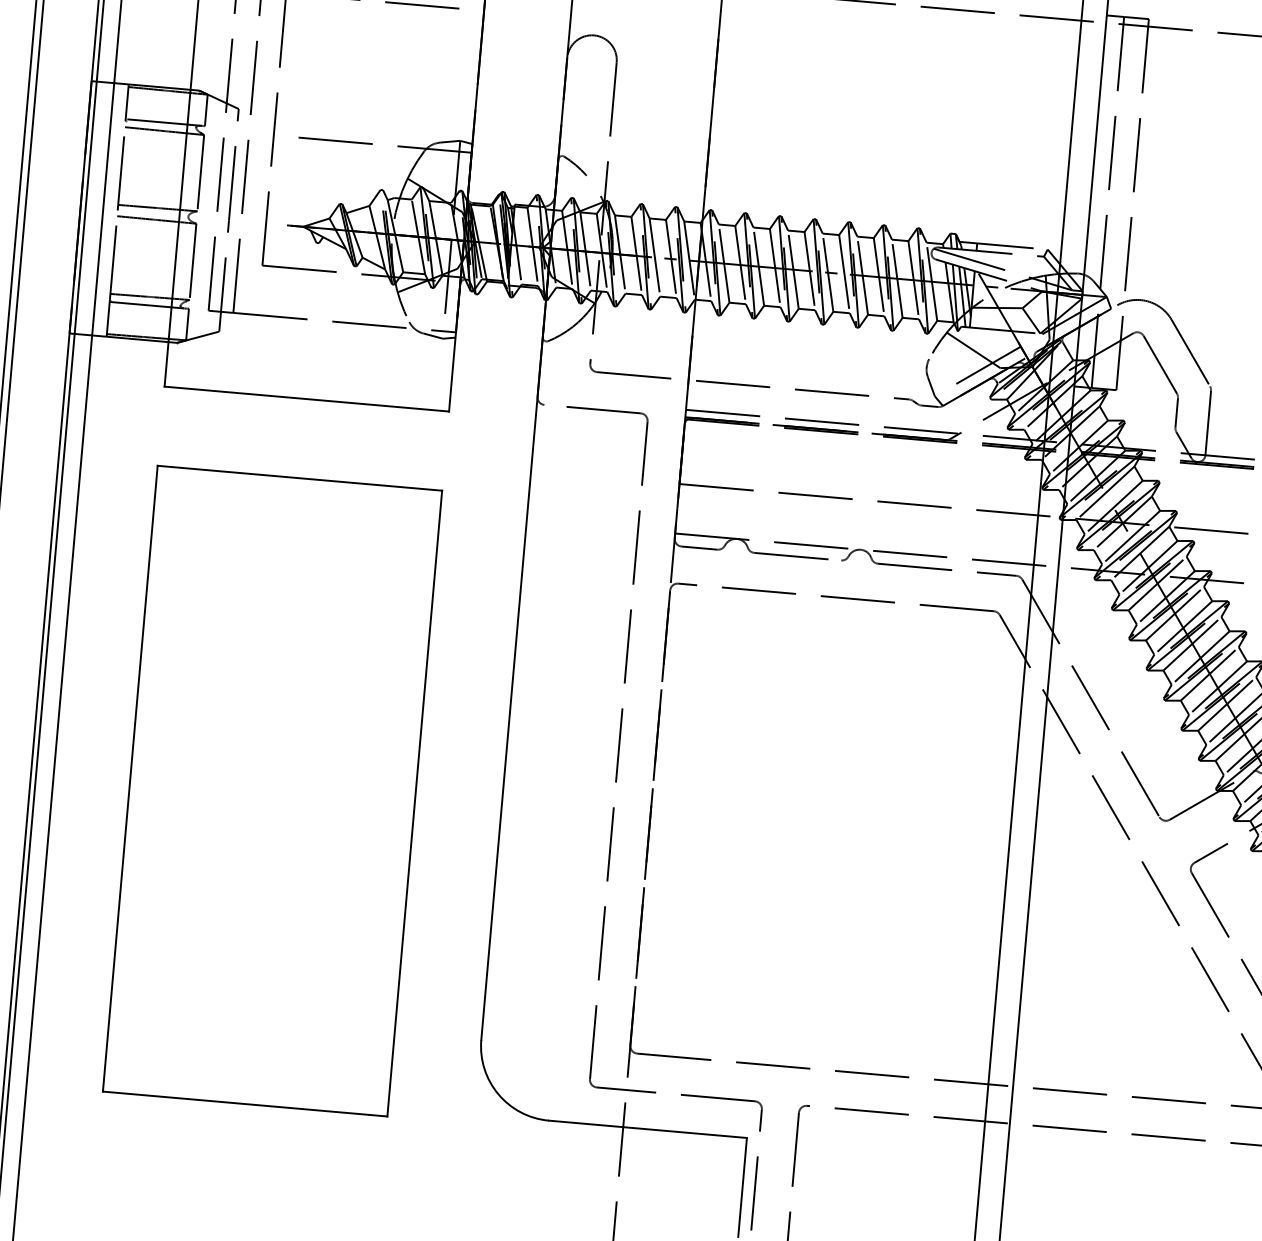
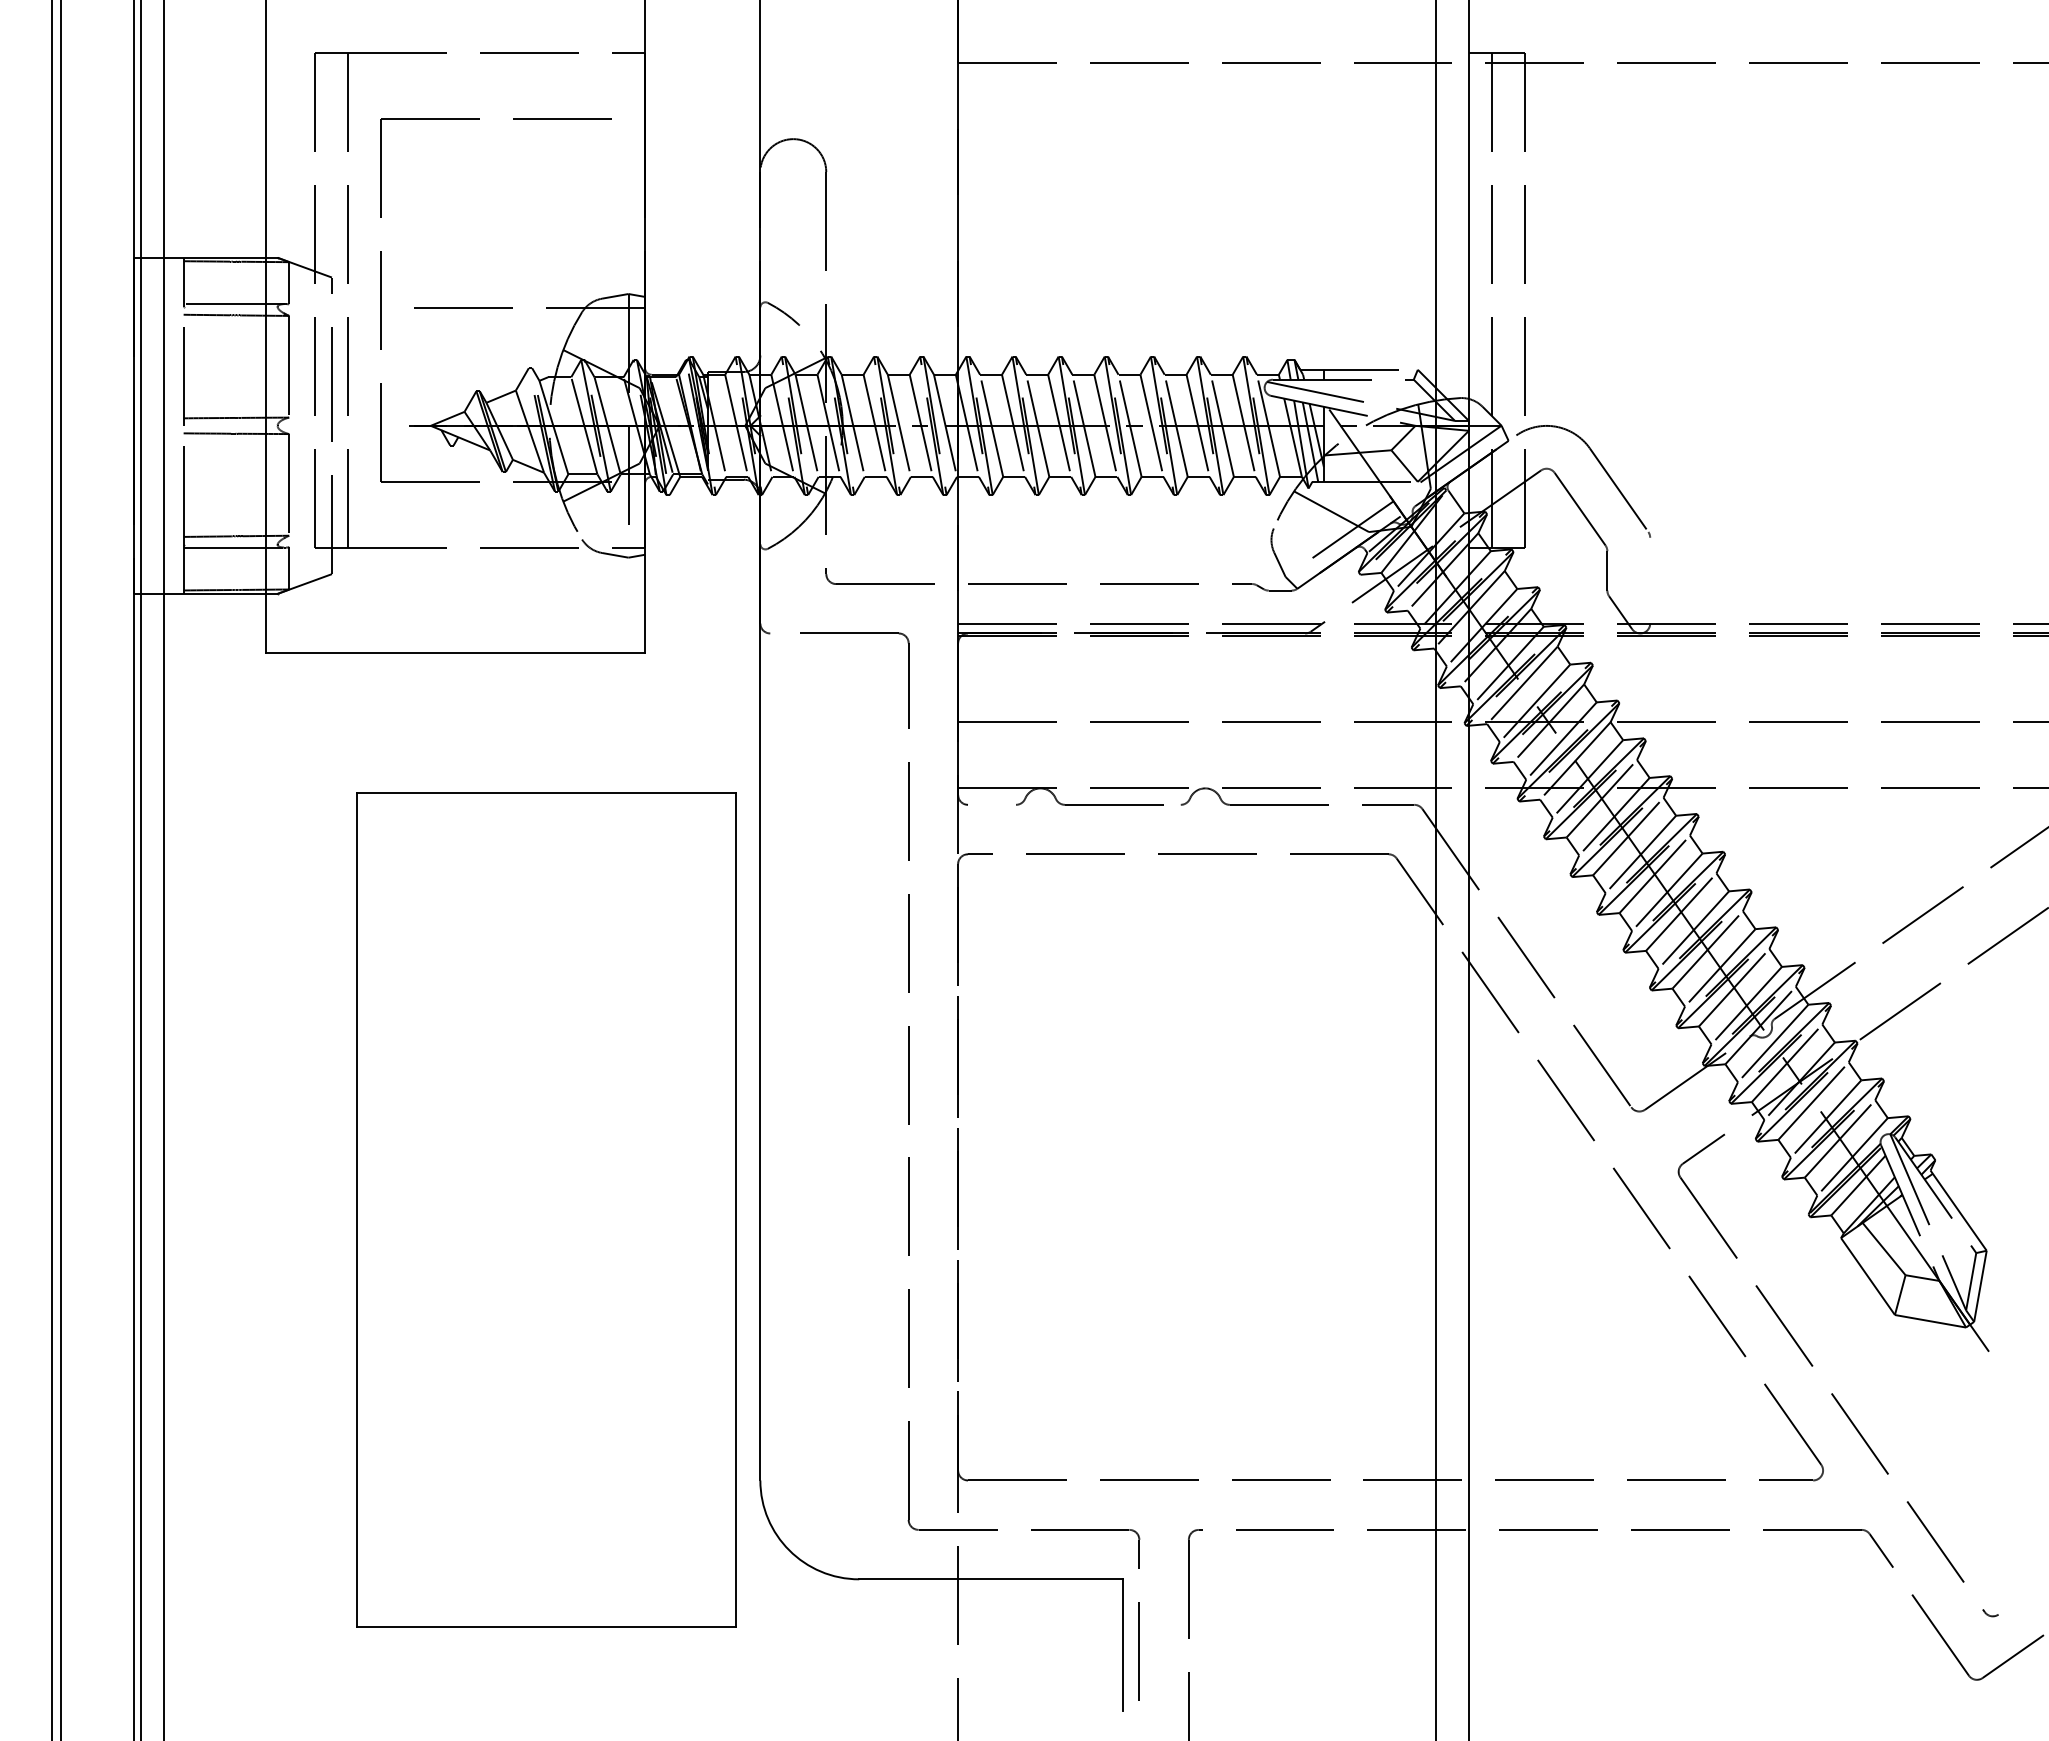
line: (1208, 422) -> (1650, 580), removed
line: (699, 547) -> (992, 804), removed
part: (272, 791) -> (546, 1209), moved

